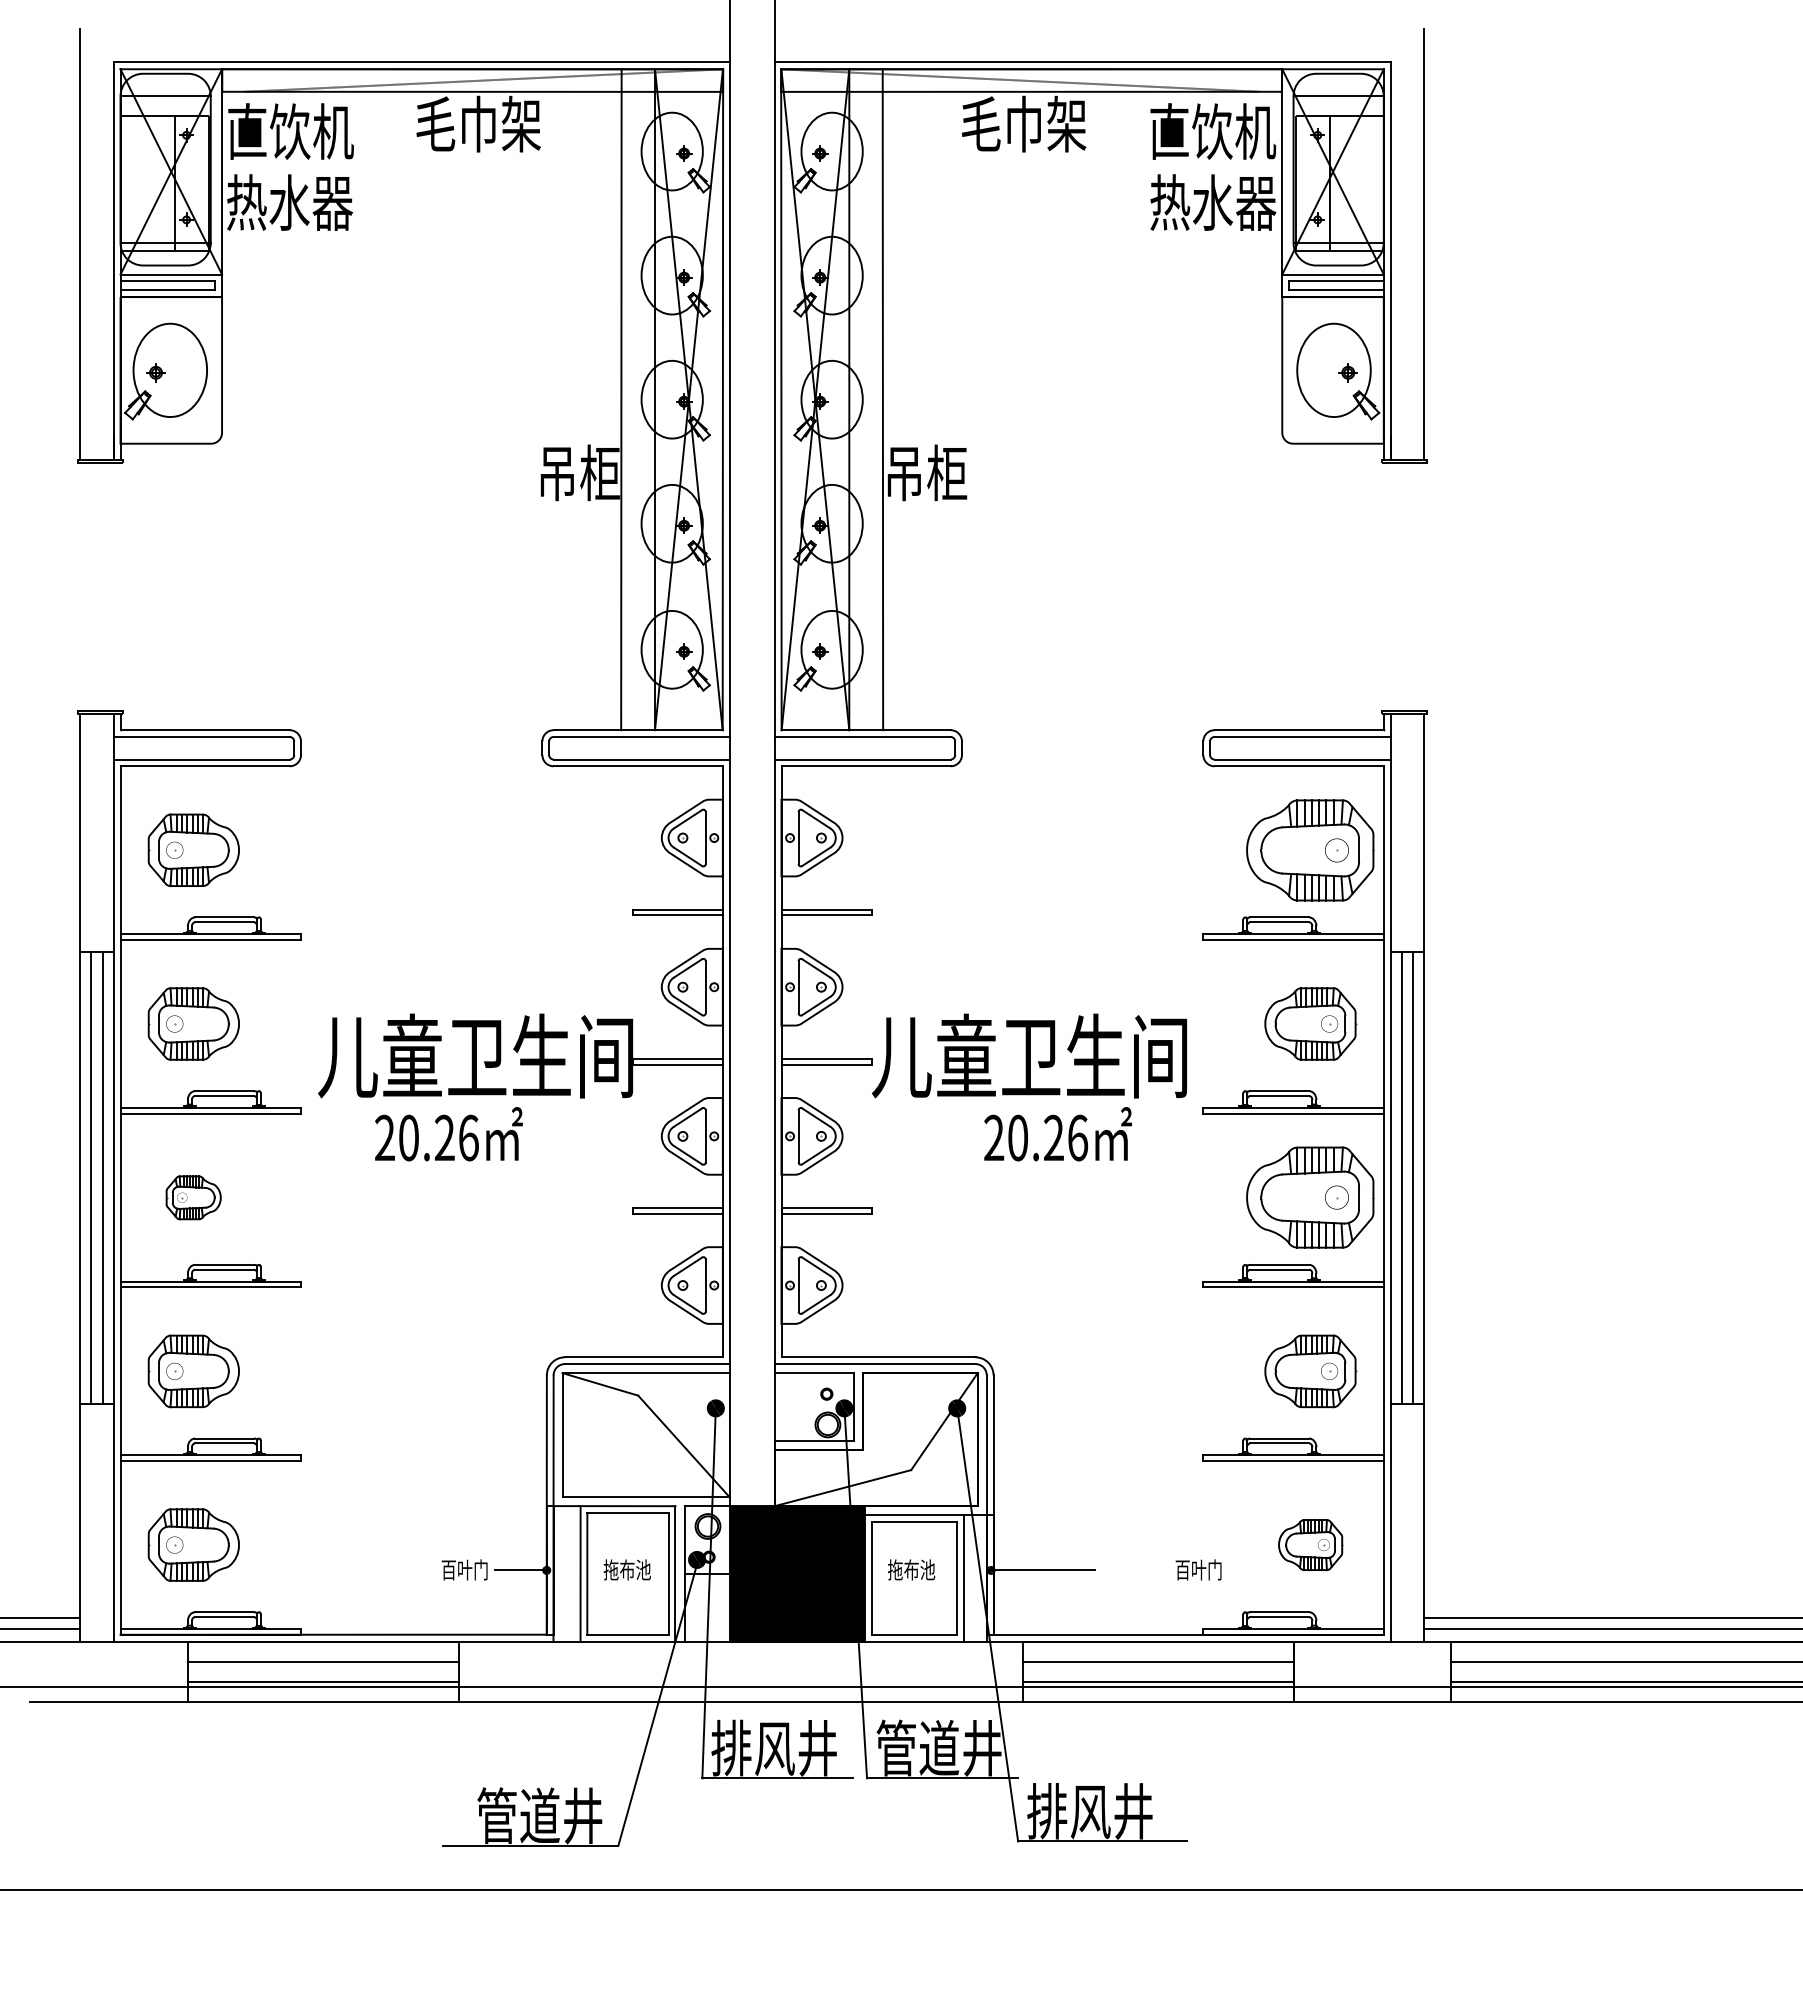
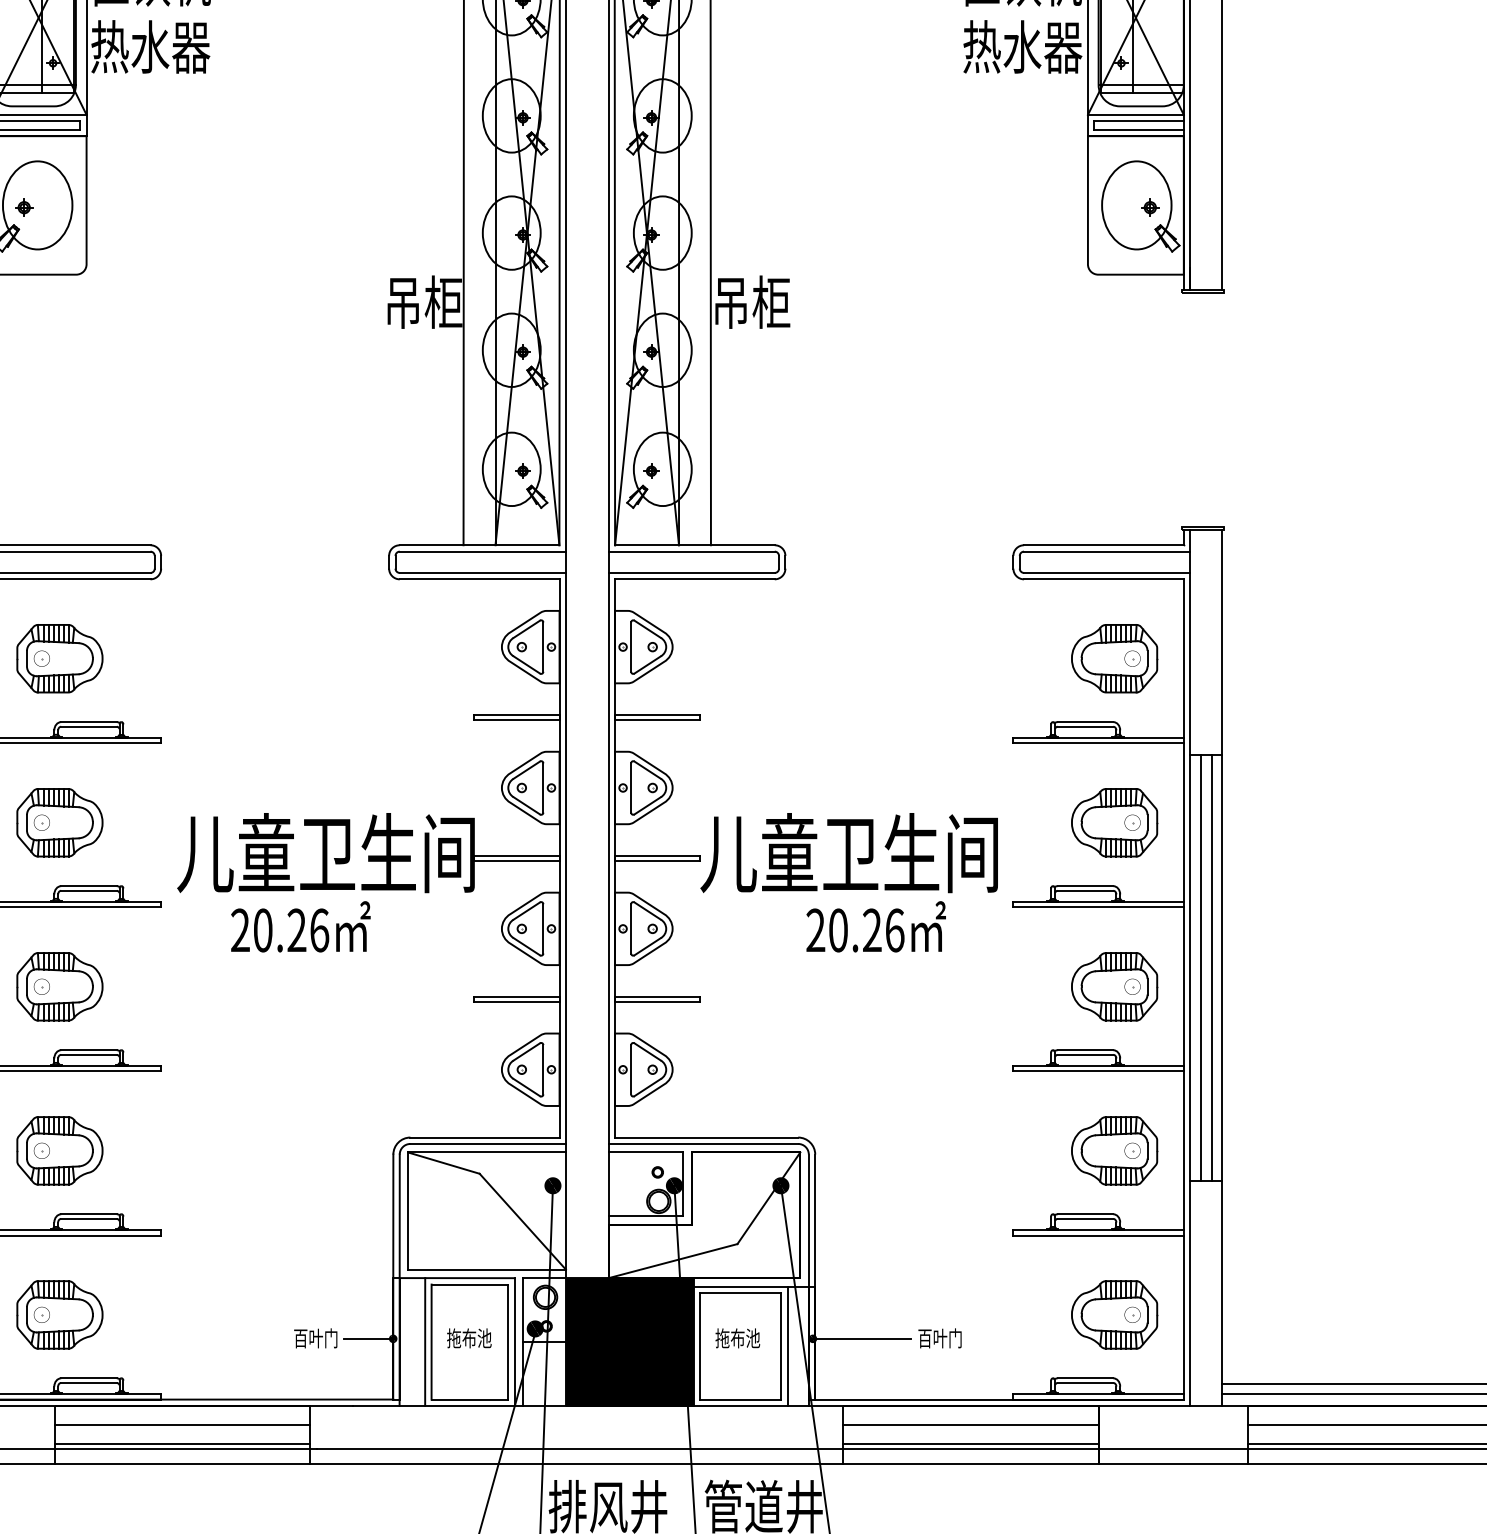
part: (1310, 849) -> (1114, 657), size x0.71
part: (193, 1197) -> (59, 986), size x1.67
part: (1310, 1197) -> (1114, 986), size x0.71
part: (1310, 1544) -> (1114, 1314), size x1.43
text: (1198, 1569) -> (939, 1337), moved

